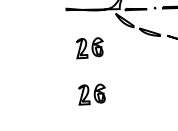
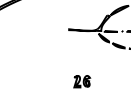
part: (90, 47) -> (82, 53), removed

